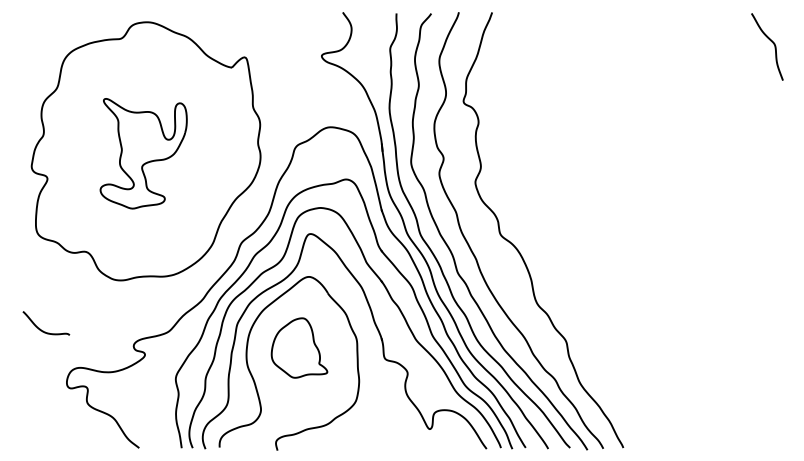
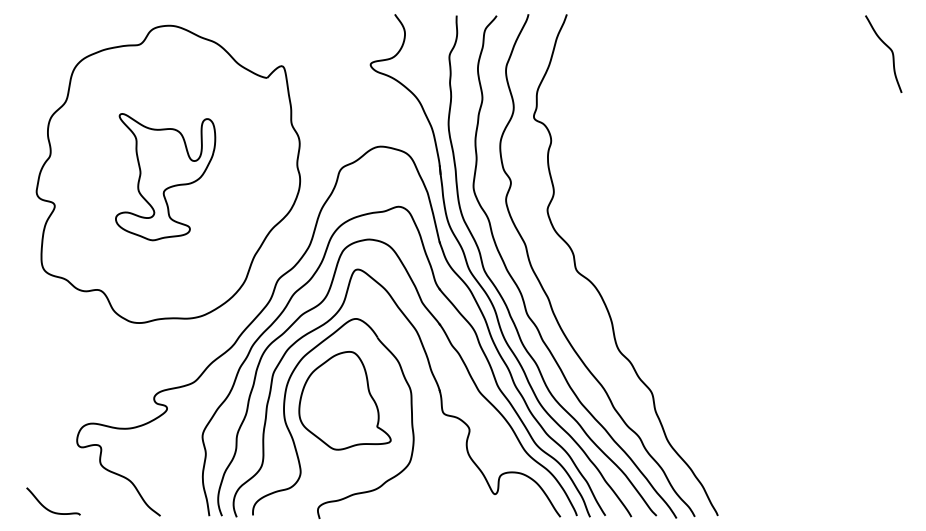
curve: (42, 330) -> (49, 509), moved
part: (299, 347) -> (344, 400), size x1.43

